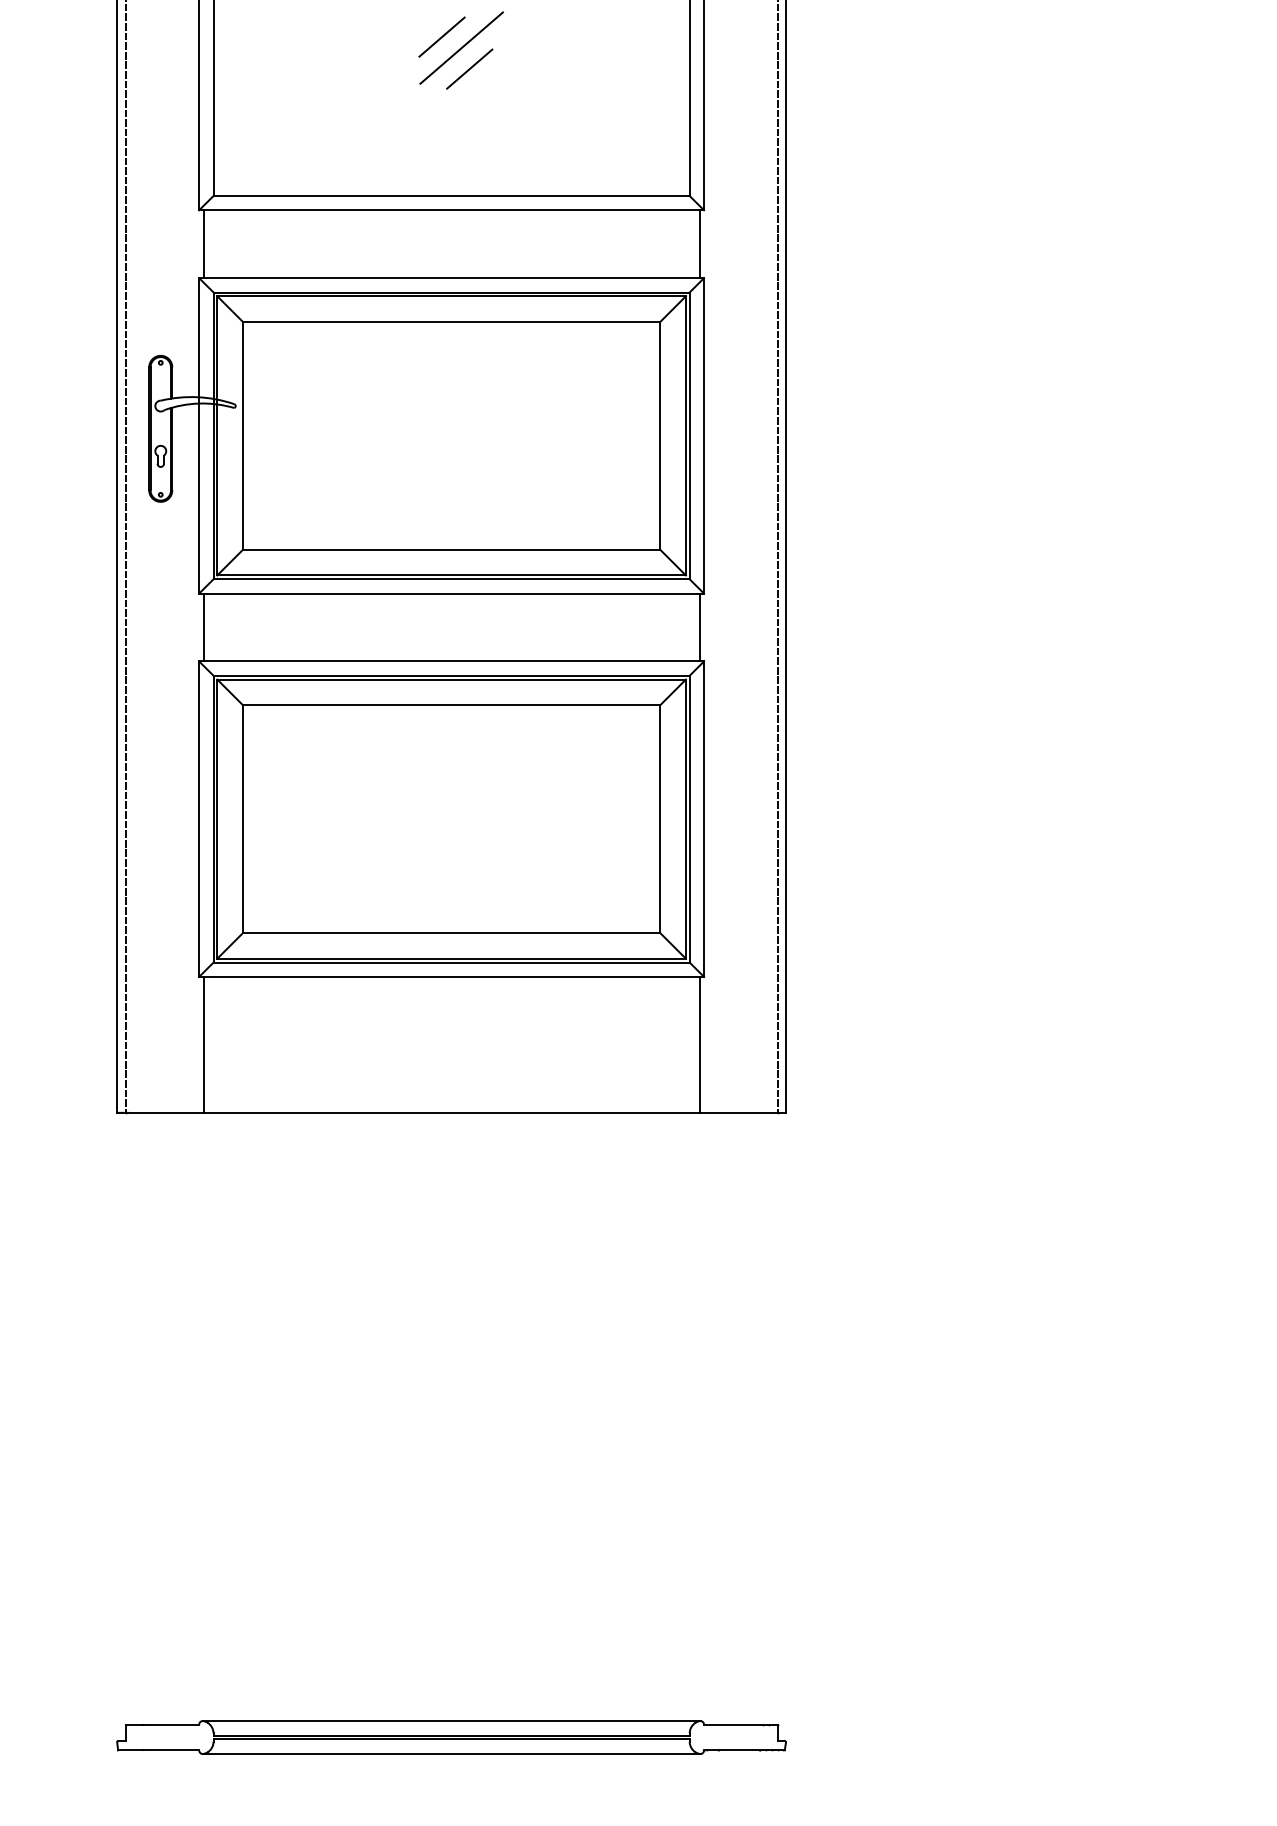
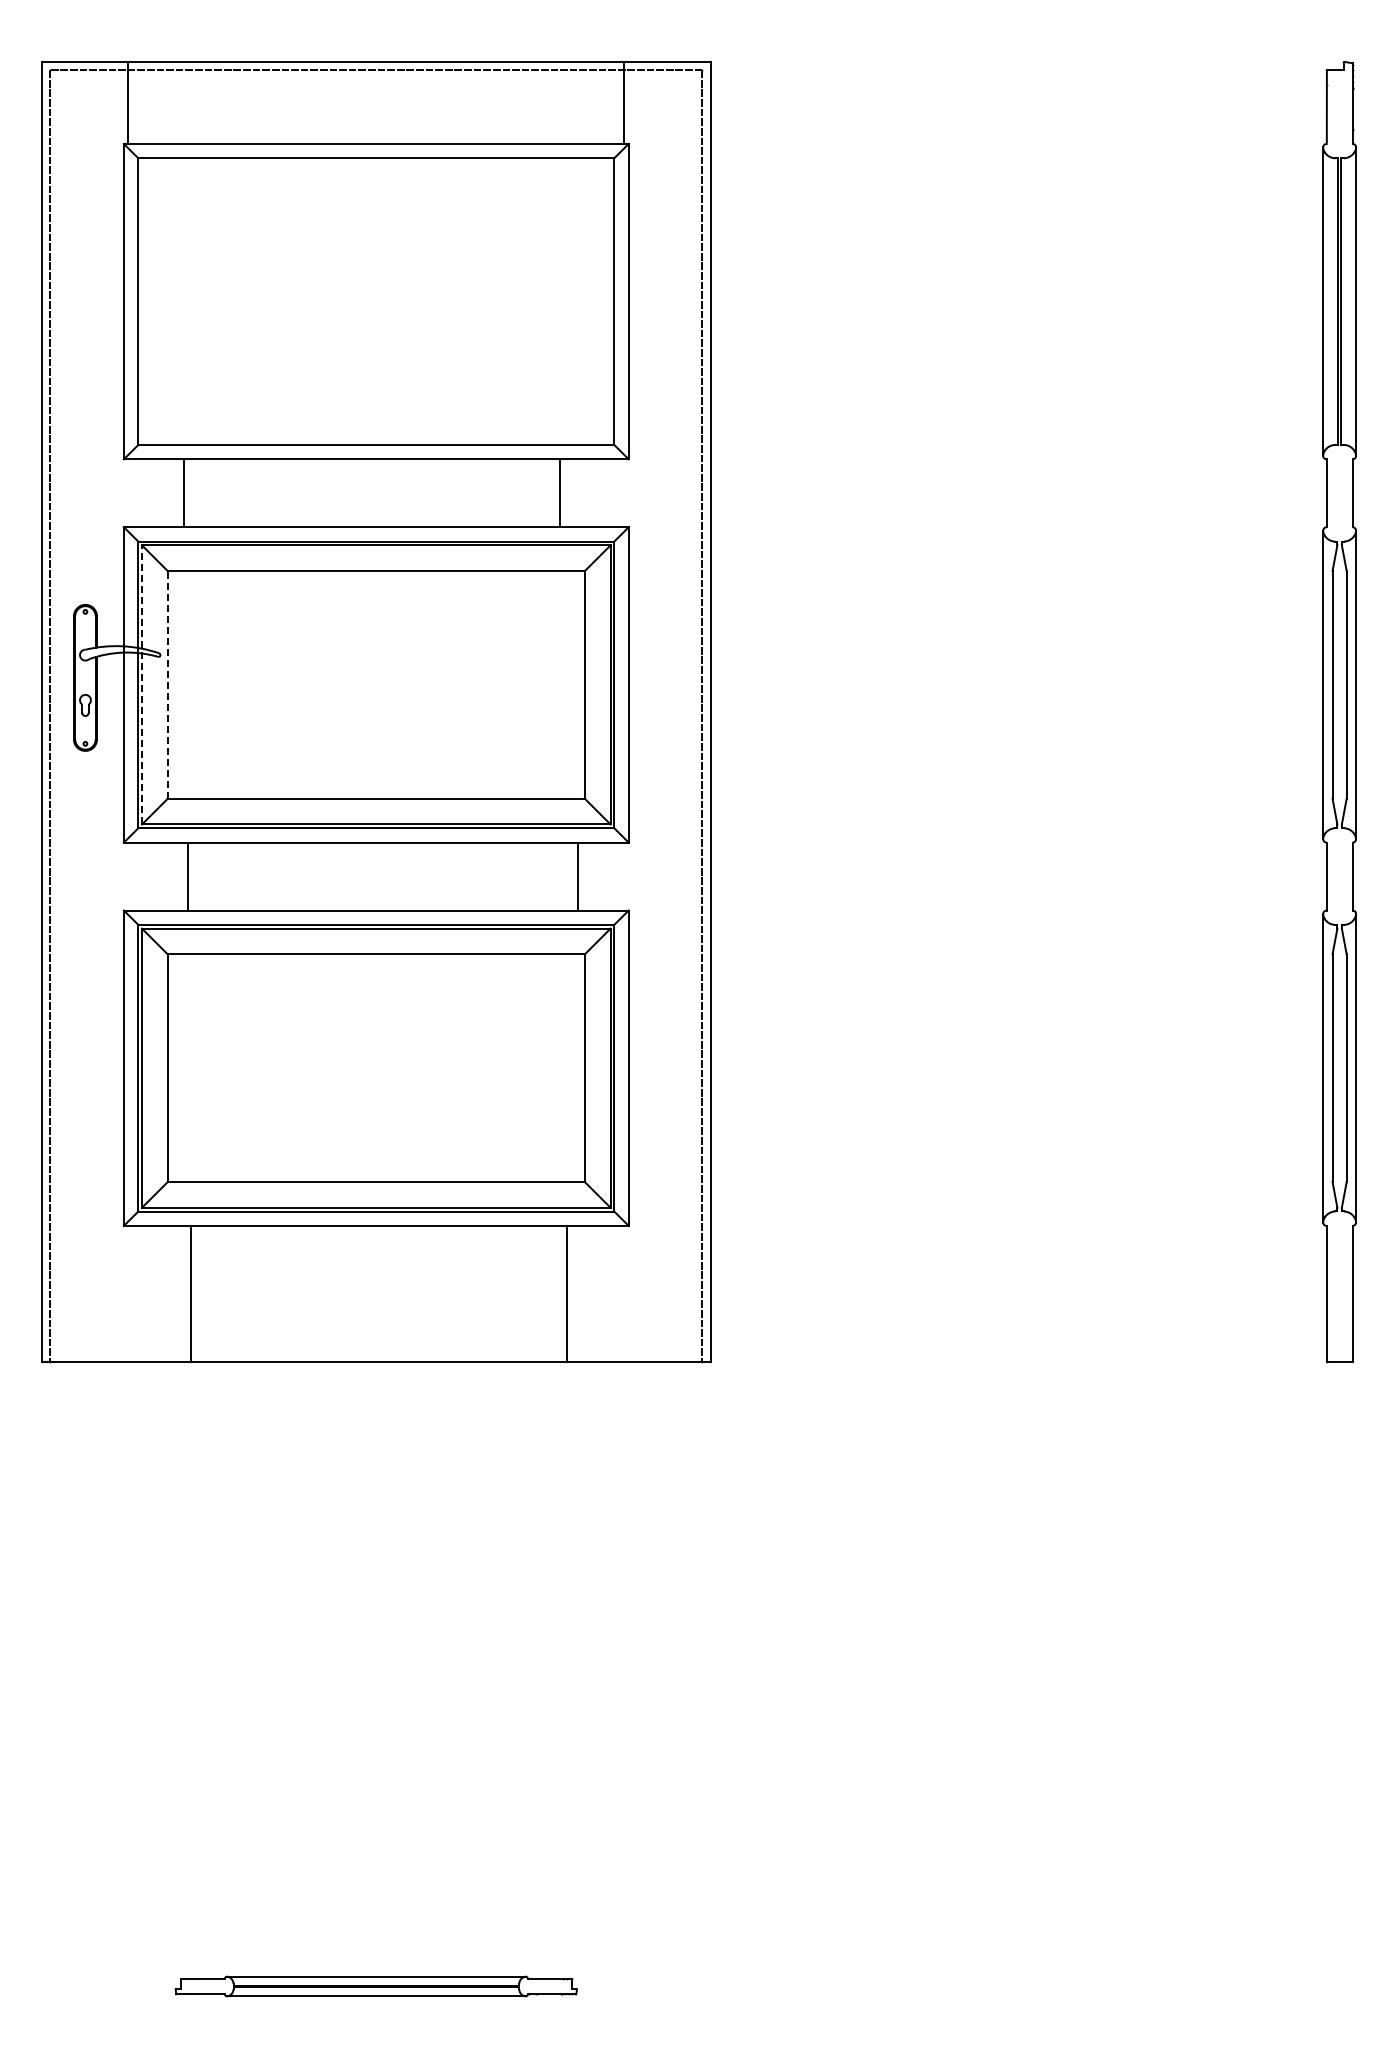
line: (441, 36) -> (366, 285), removed
line: (461, 47) -> (386, 296), removed
line: (468, 68) -> (393, 317), removed
line: (203, 244) -> (184, 493), moved
line: (699, 244) -> (560, 493), moved
line: (217, 435) -> (142, 684), solid -> dashed
line: (242, 435) -> (167, 684), solid -> dashed
line: (203, 627) -> (188, 876), moved
line: (699, 627) -> (578, 876), moved
line: (203, 1044) -> (191, 1293), moved
line: (699, 1044) -> (567, 1293), moved
part: (451, 1737) -> (376, 1986), size x0.6

